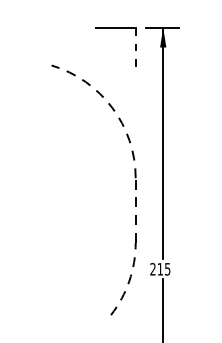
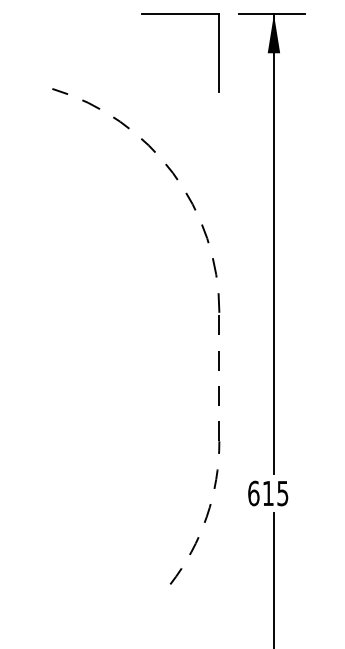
line: (135, 47) -> (218, 53), dashed -> solid
text: (152, 268) -> (252, 491), 215 -> 615

